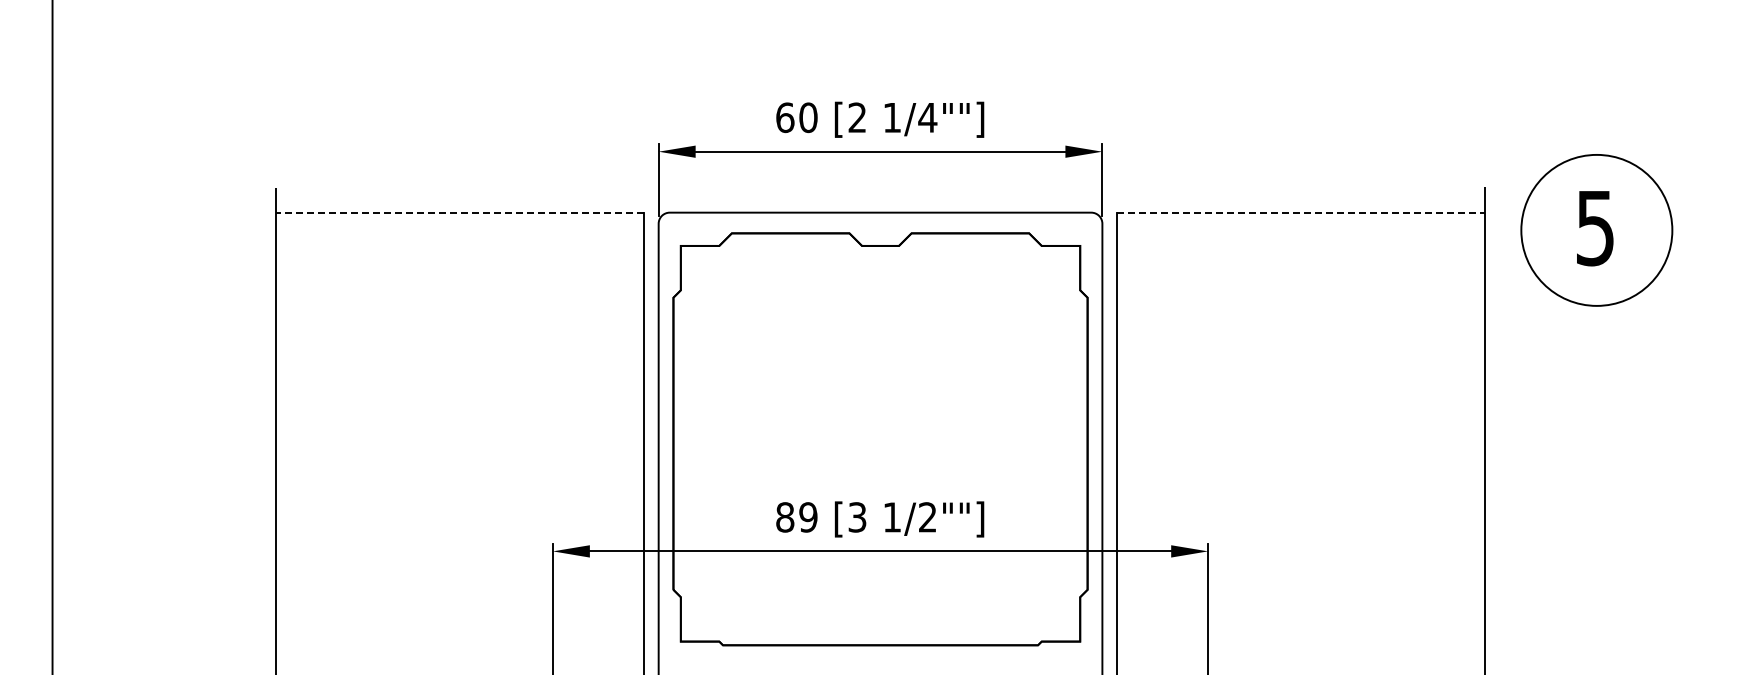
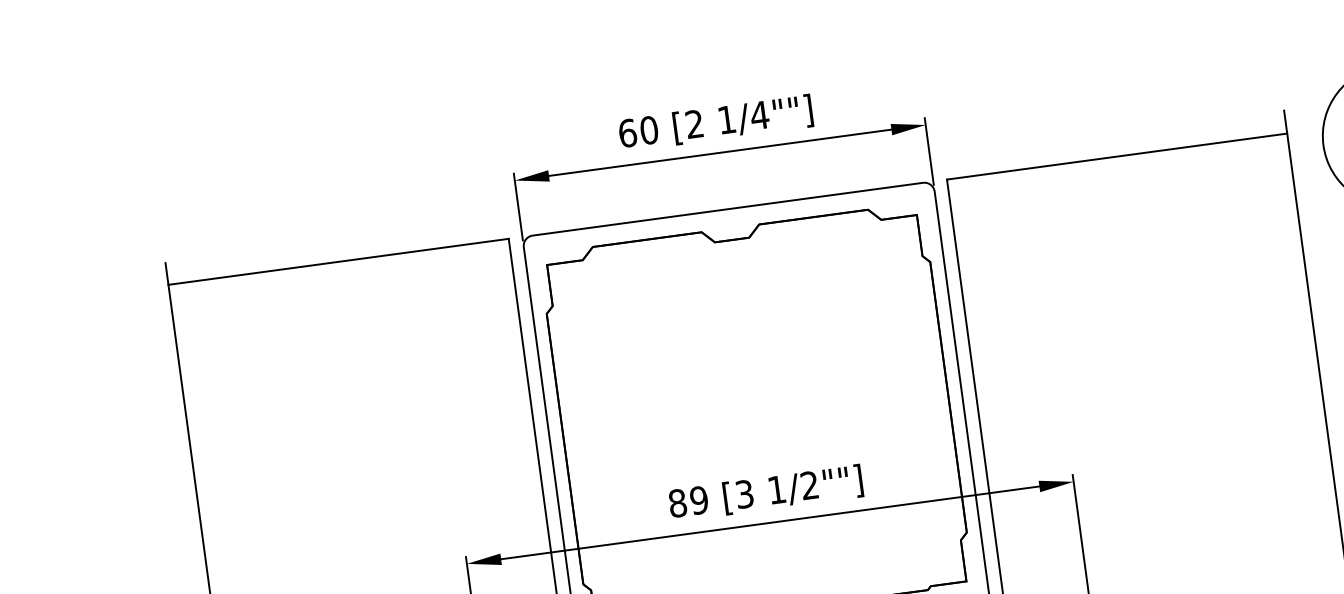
line: (460, 212) -> (338, 261), dashed -> solid
line: (1300, 212) -> (1116, 156), dashed -> solid

